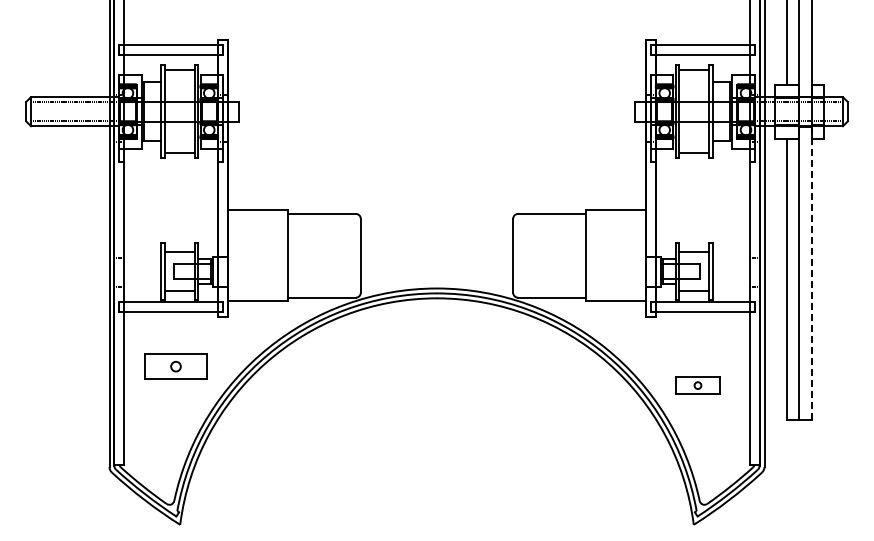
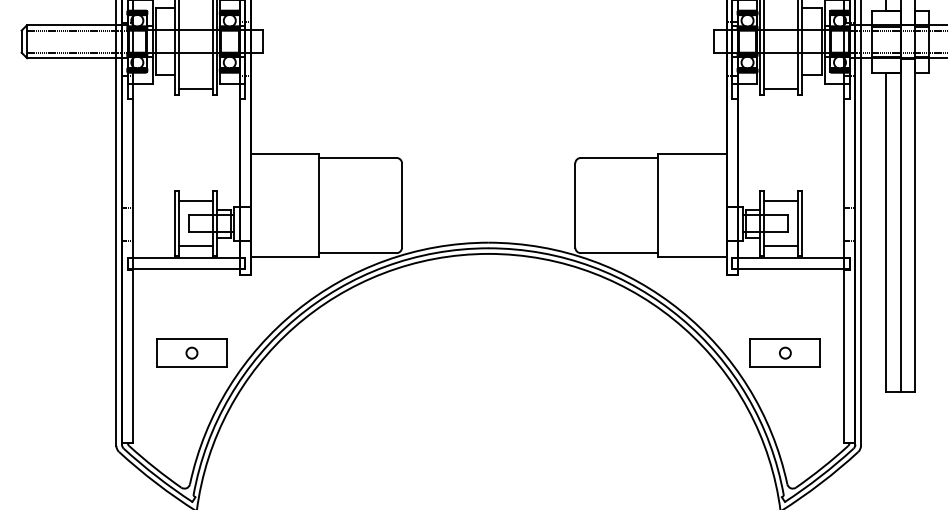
line: (811, 273) -> (914, 225), dashed -> solid
part: (175, 366) -> (191, 352), moved
part: (697, 385) -> (784, 352), size x1.43

